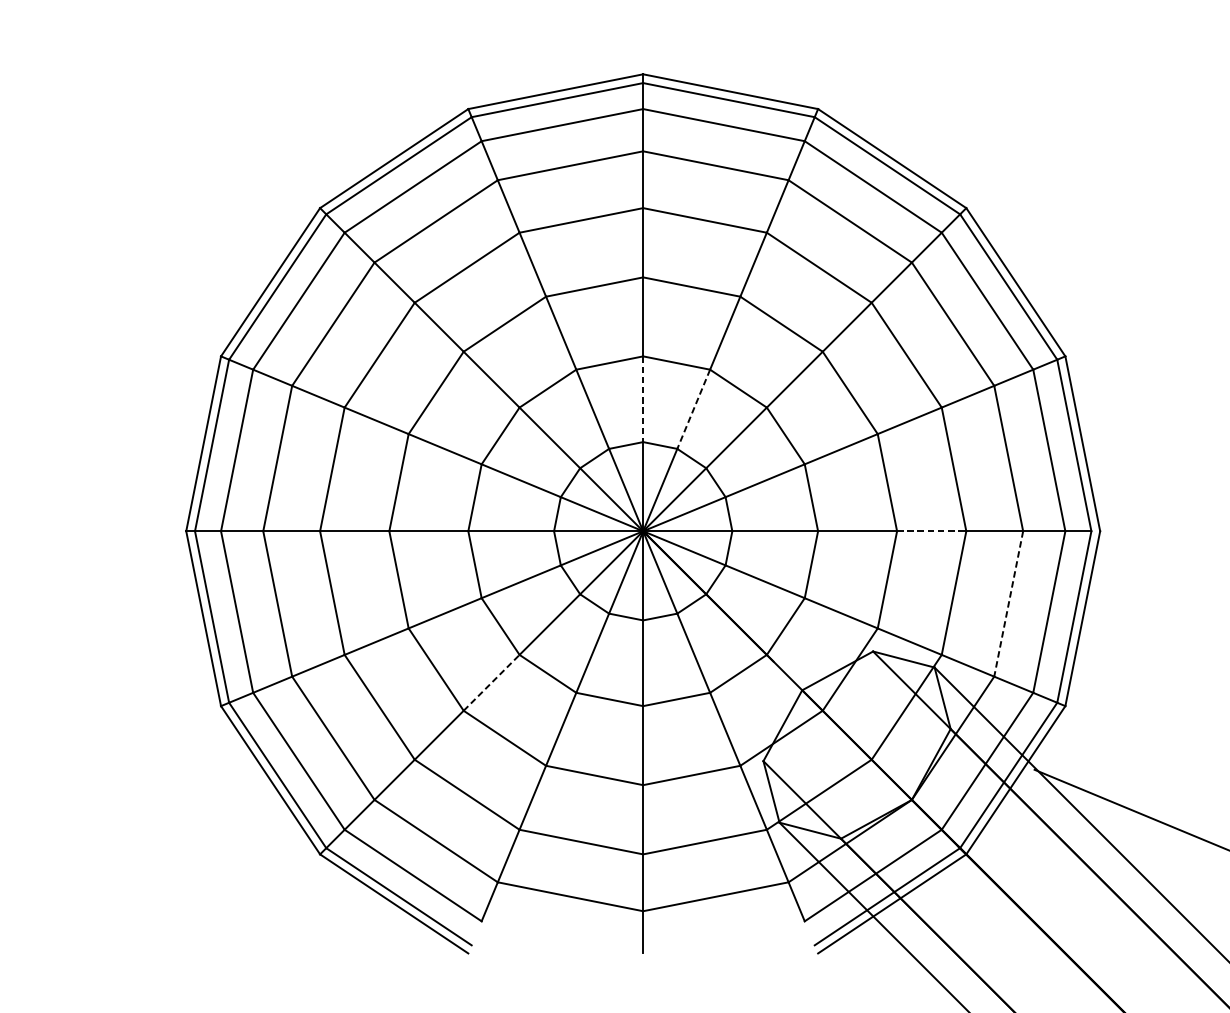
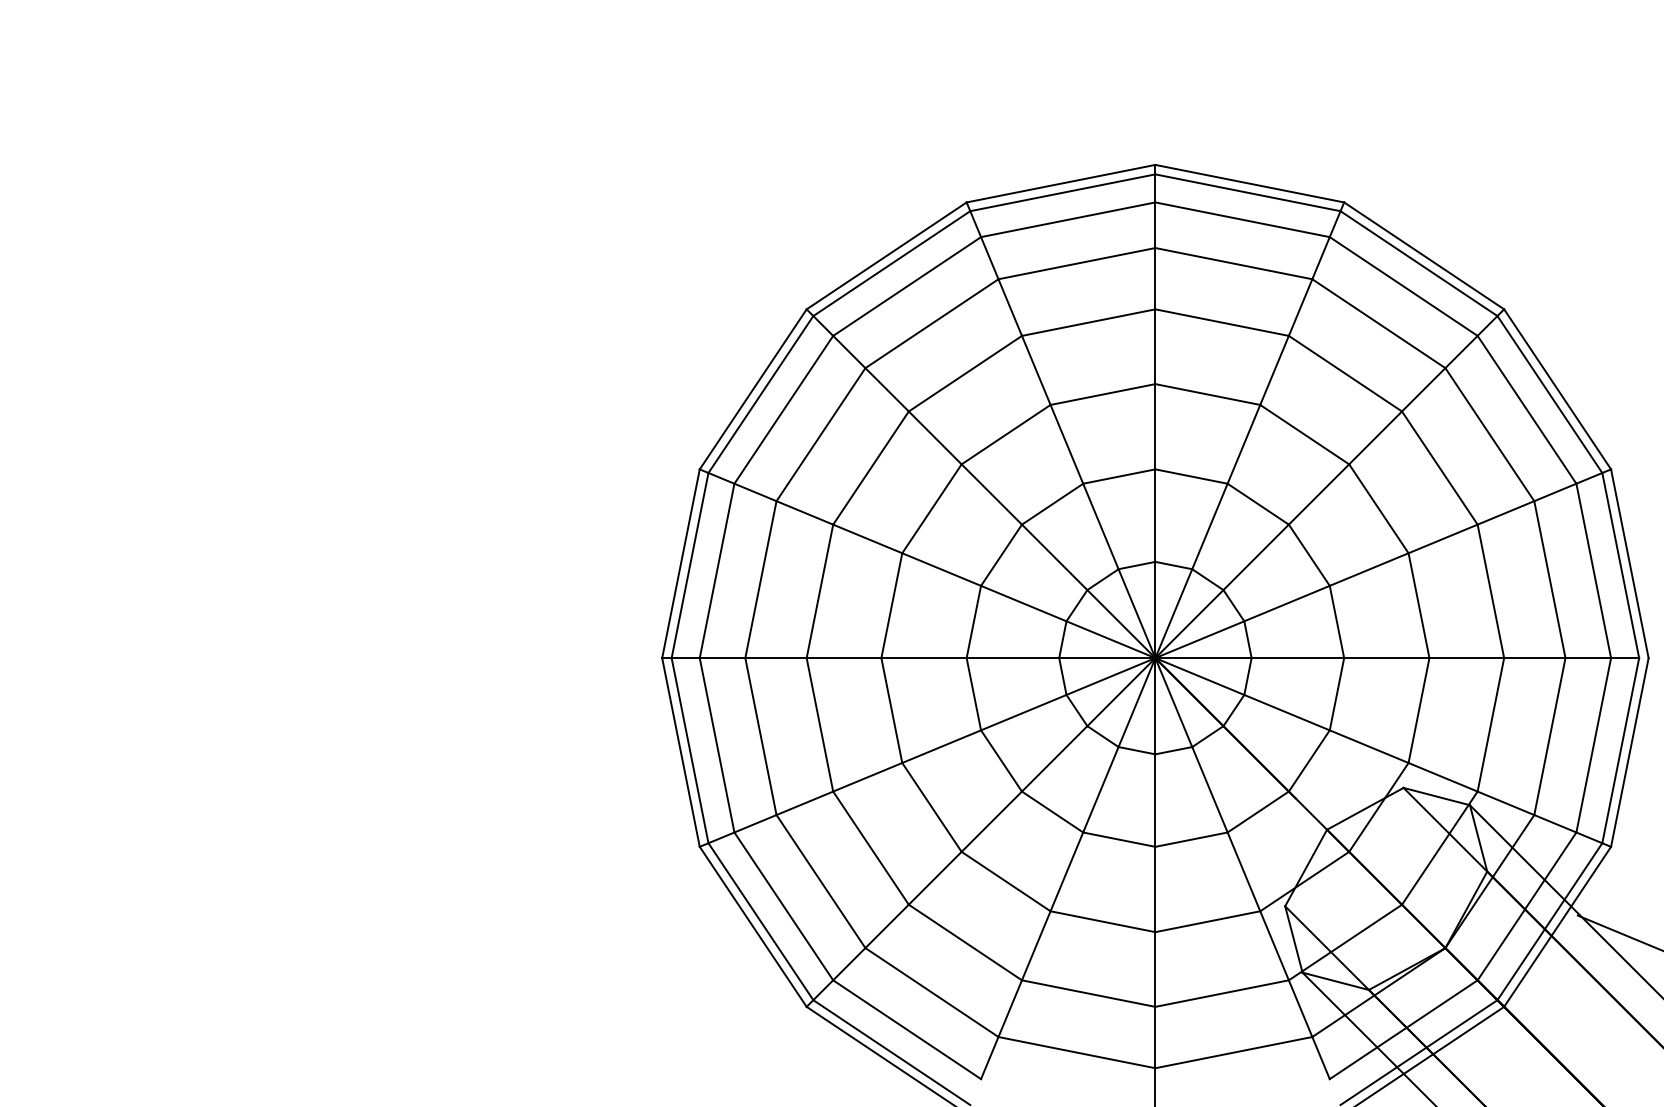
line: (643, 400) -> (1155, 516), dashed -> solid
line: (693, 409) -> (1209, 526), dashed -> solid
line: (932, 531) -> (1467, 658), dashed -> solid
line: (1008, 604) -> (1549, 737), dashed -> solid
line: (491, 682) -> (991, 821), dashed -> solid

